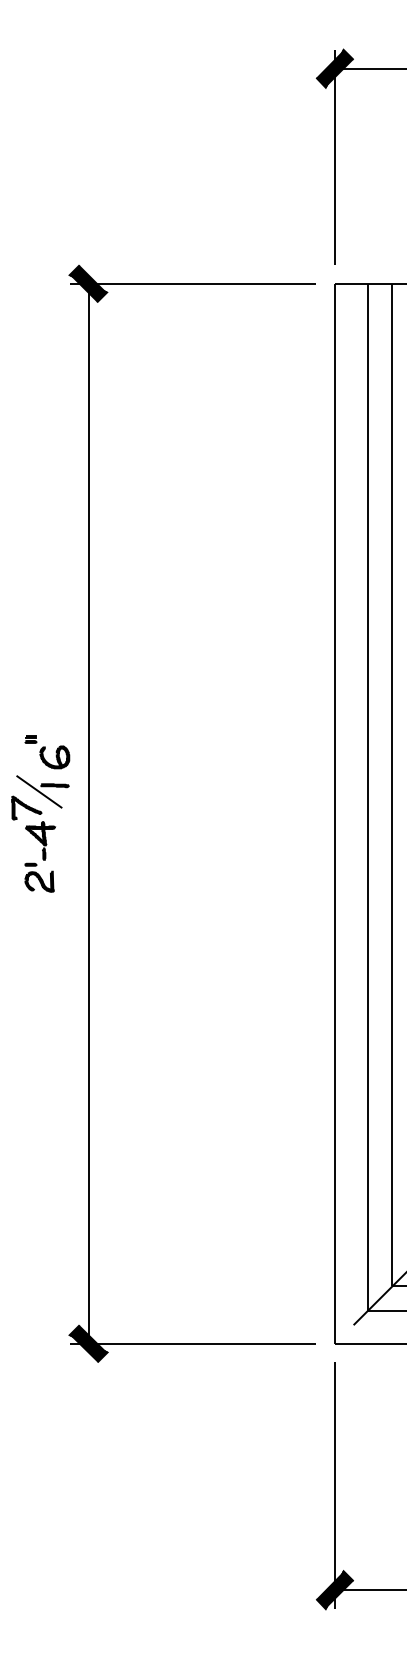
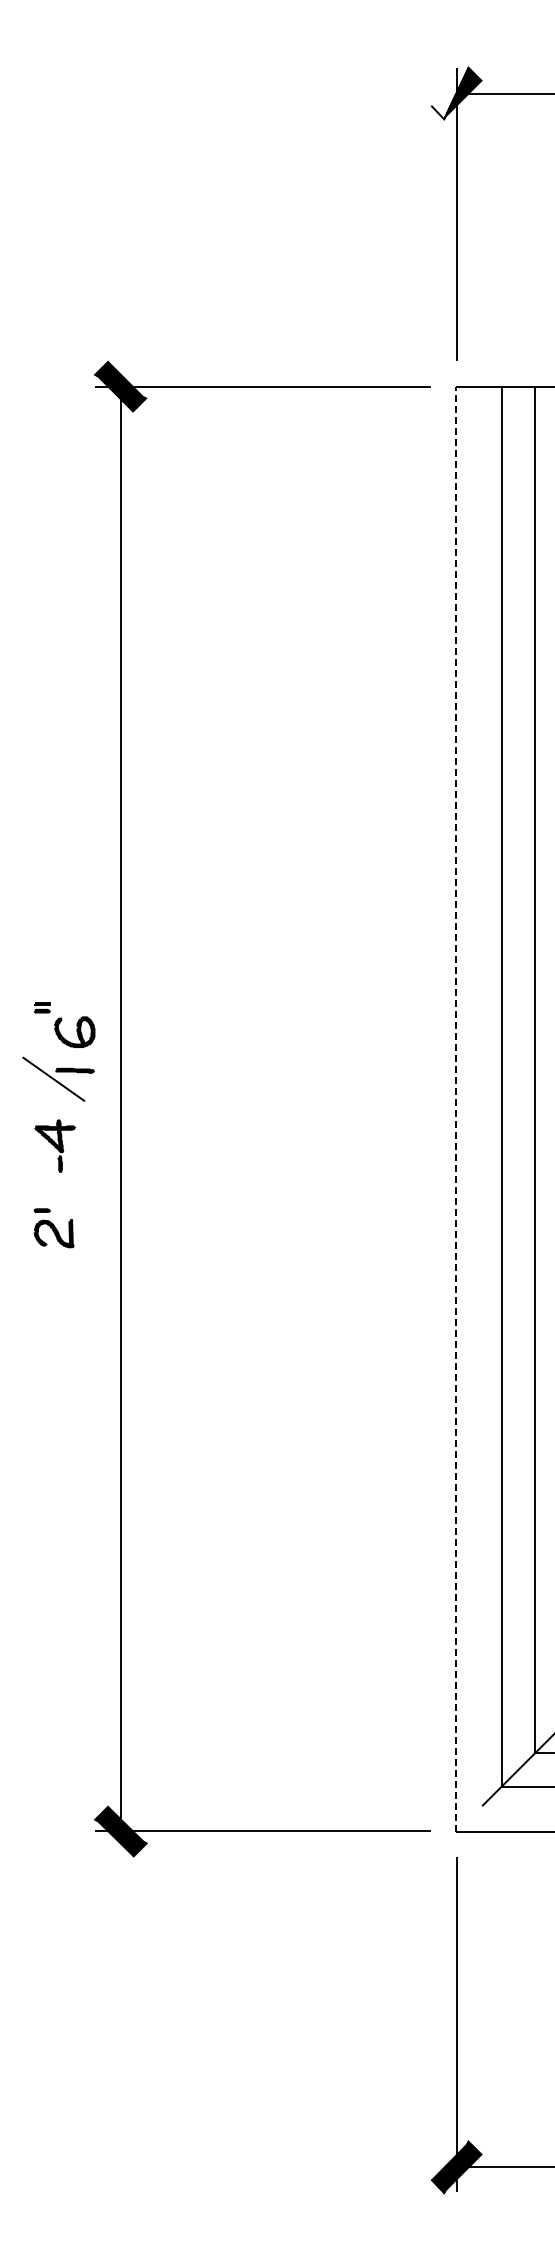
fill: (329, 68) -> (449, 93), removed
part: (26, 807) -> (36, 1100), removed
line: (334, 813) -> (456, 1108), solid -> dashed
part: (39, 877) -> (54, 1228), moved

